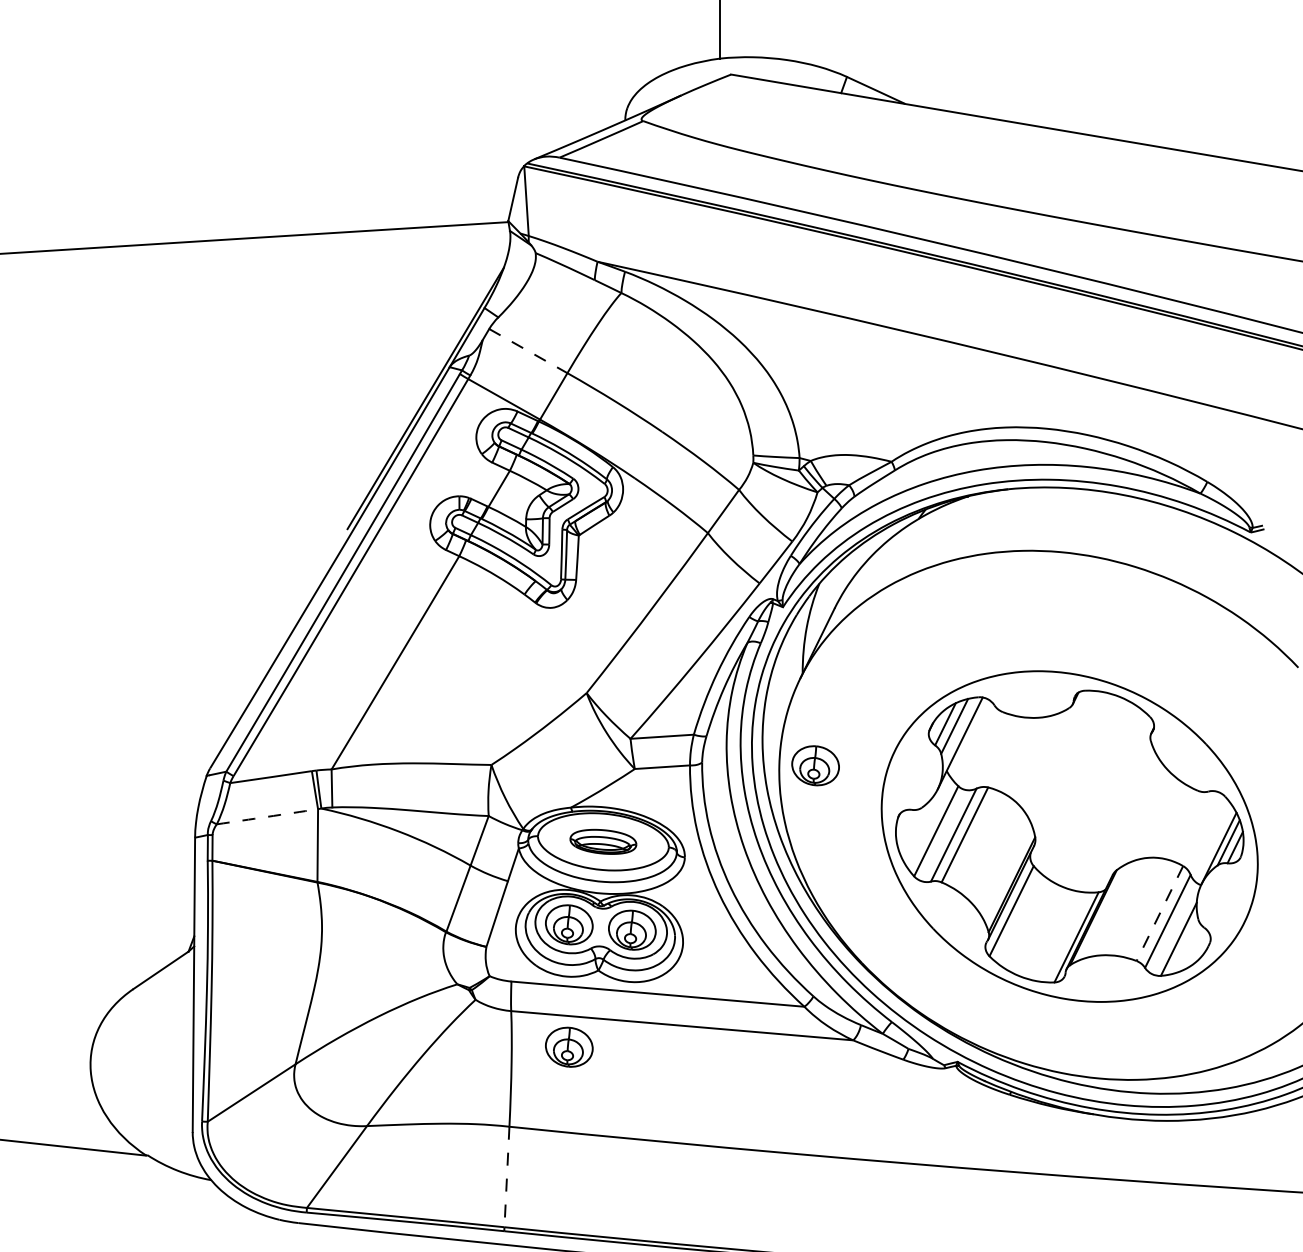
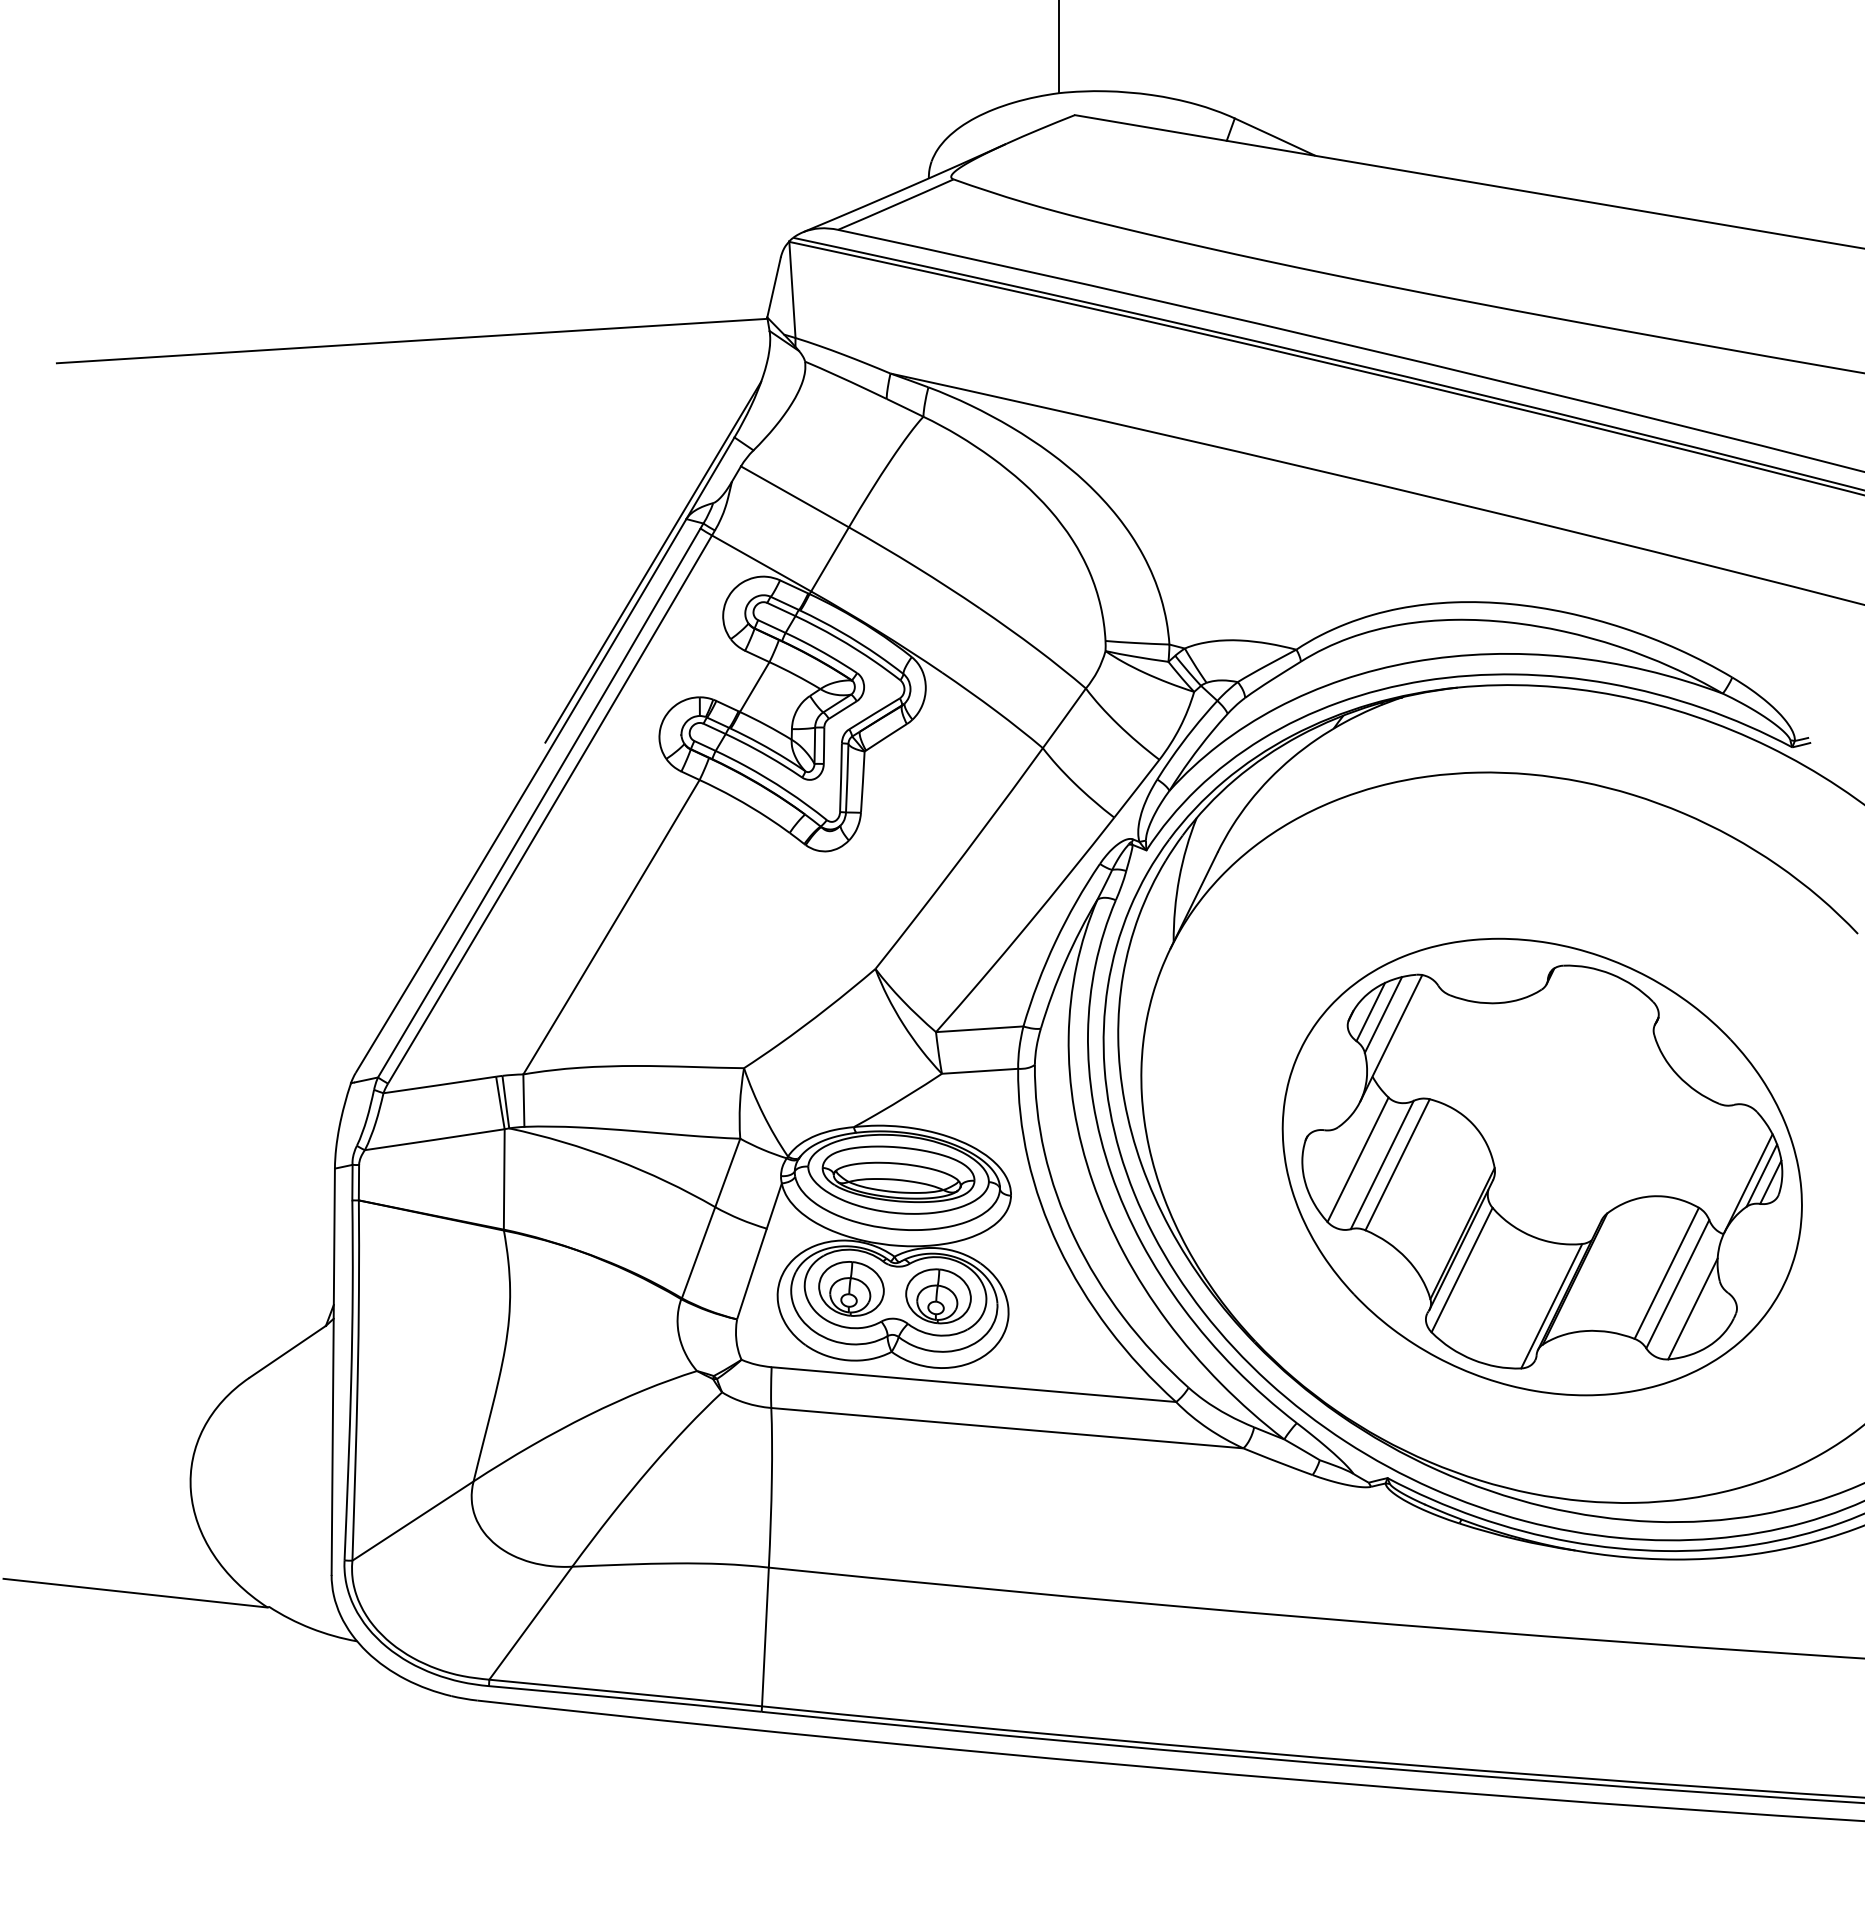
line: (528, 350) -> (794, 496), dashed -> solid
part: (815, 765) -> (1191, 1069), removed
arc: (267, 816) -> (434, 1139), dashed -> solid
part: (603, 841) -> (898, 1174), size x1.67
line: (1159, 913) -> (1666, 1273), dashed -> solid
part: (569, 1046) -> (851, 1457), removed
line: (507, 1177) -> (765, 1637), dashed -> solid

